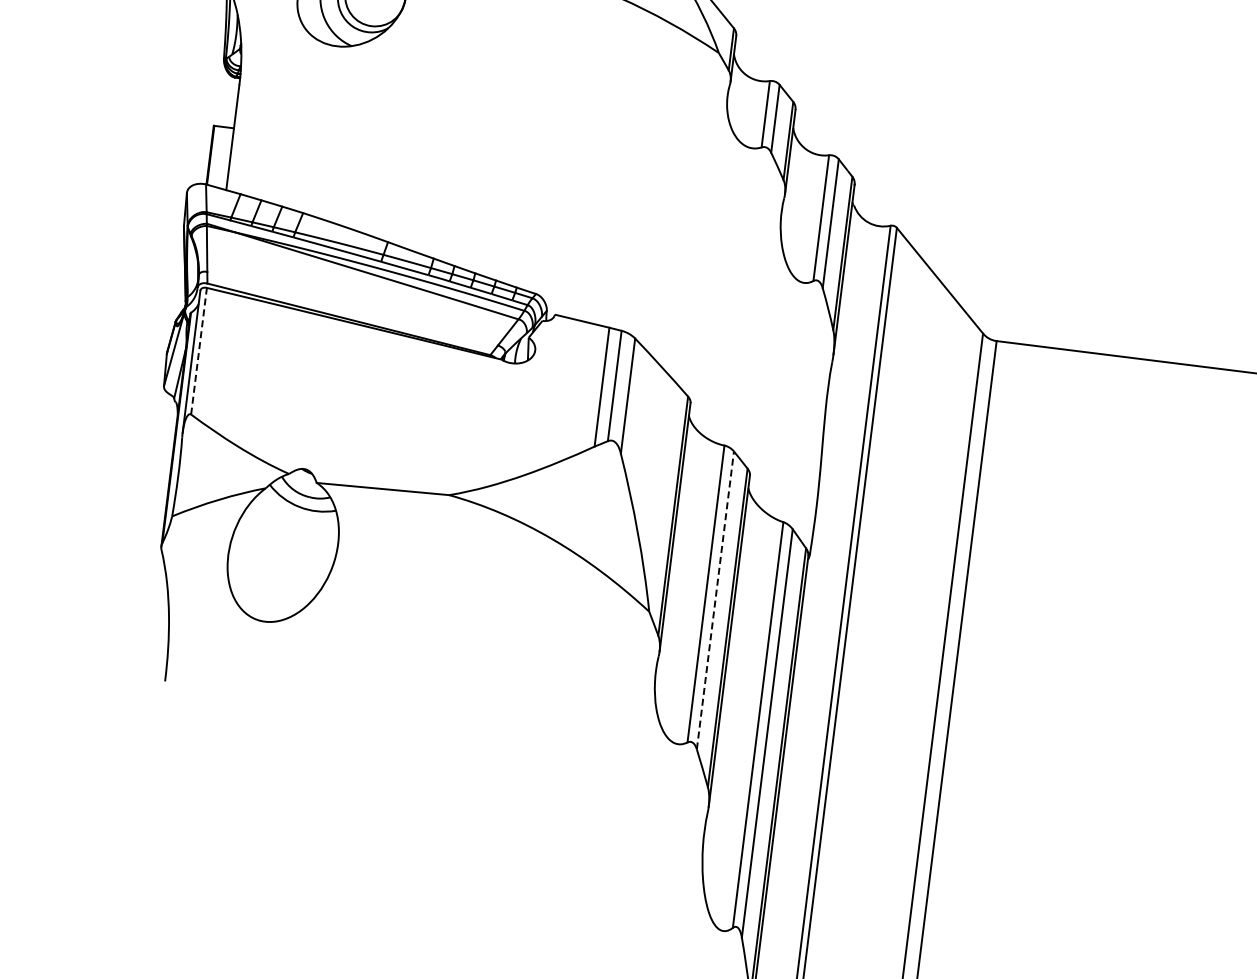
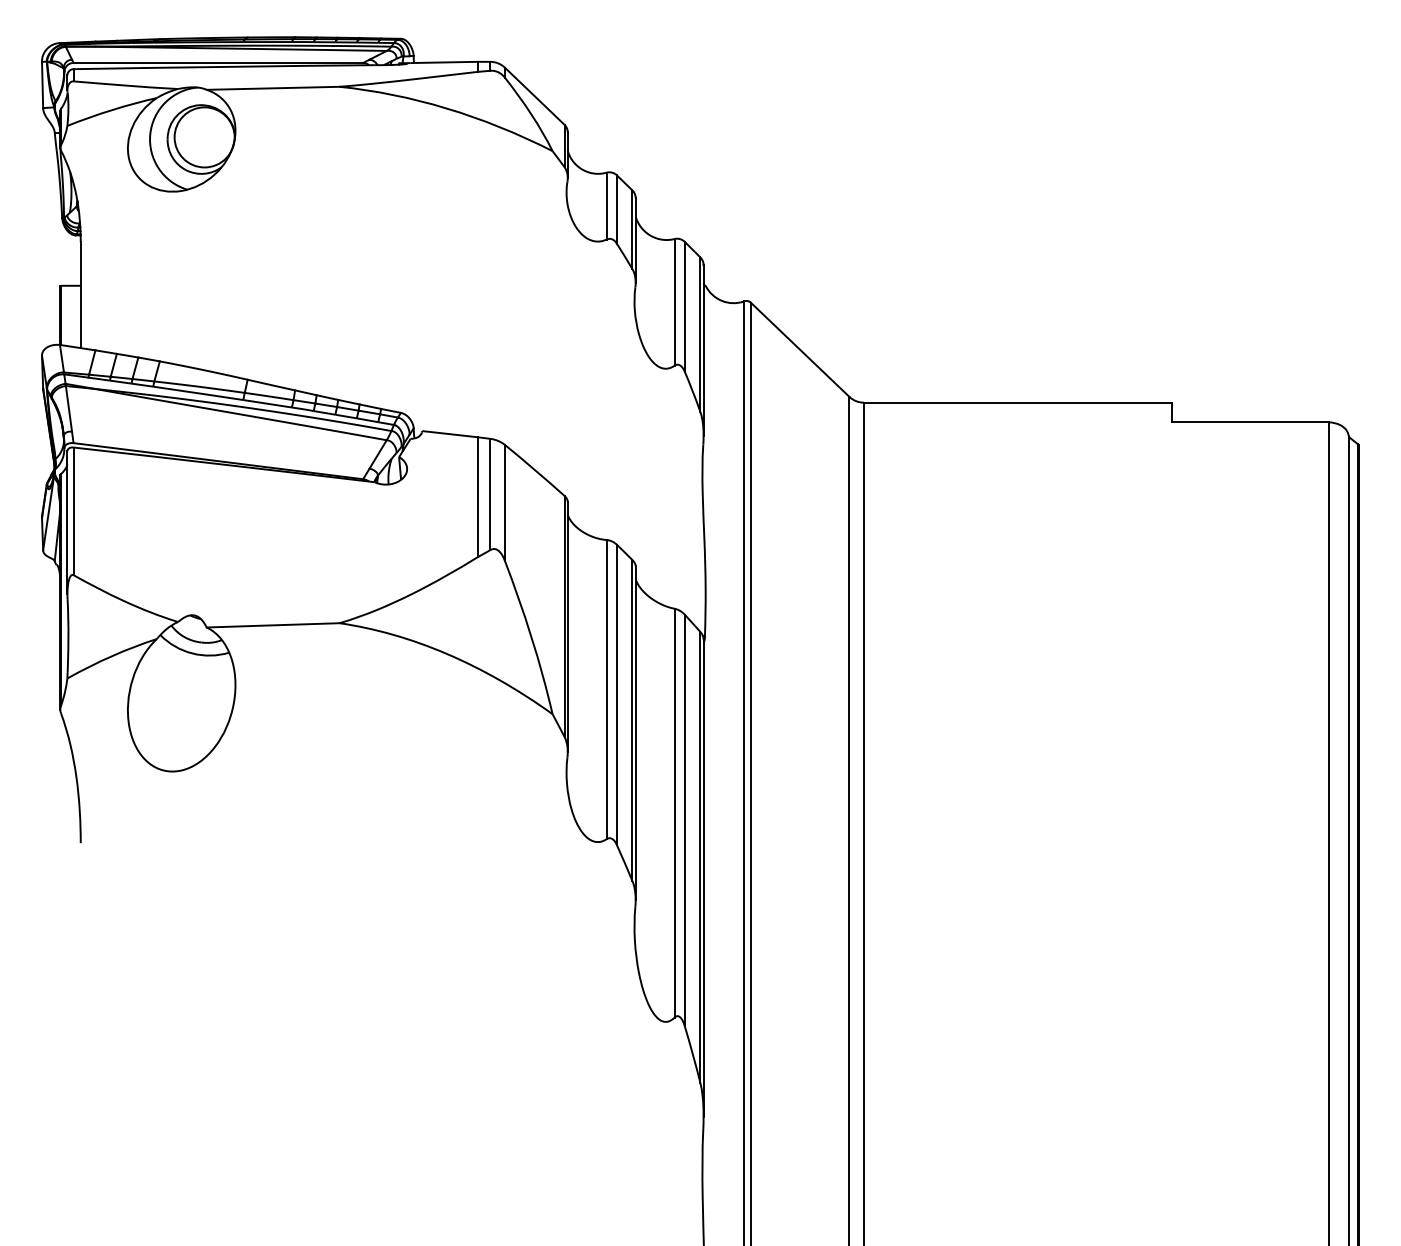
line: (198, 351) -> (73, 511), dashed -> solid
line: (715, 600) -> (616, 694), dashed -> solid

